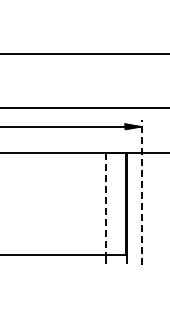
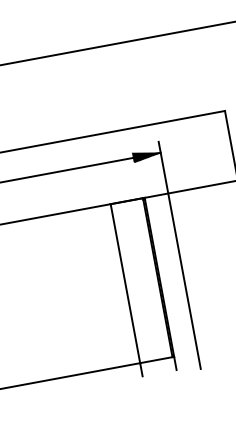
line: (142, 192) -> (179, 255), dashed -> solid
line: (105, 203) -> (125, 283), dashed -> solid

